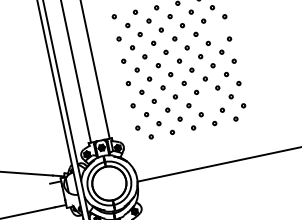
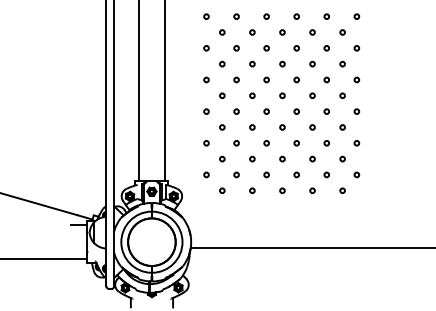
circle: (216, 29) -> (342, 63), added
circle: (209, 100) -> (312, 158), added

